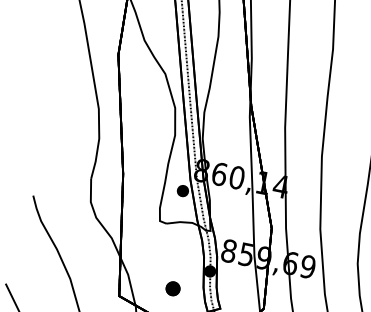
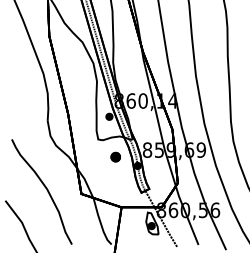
part: (172, 287) -> (115, 156), moved

